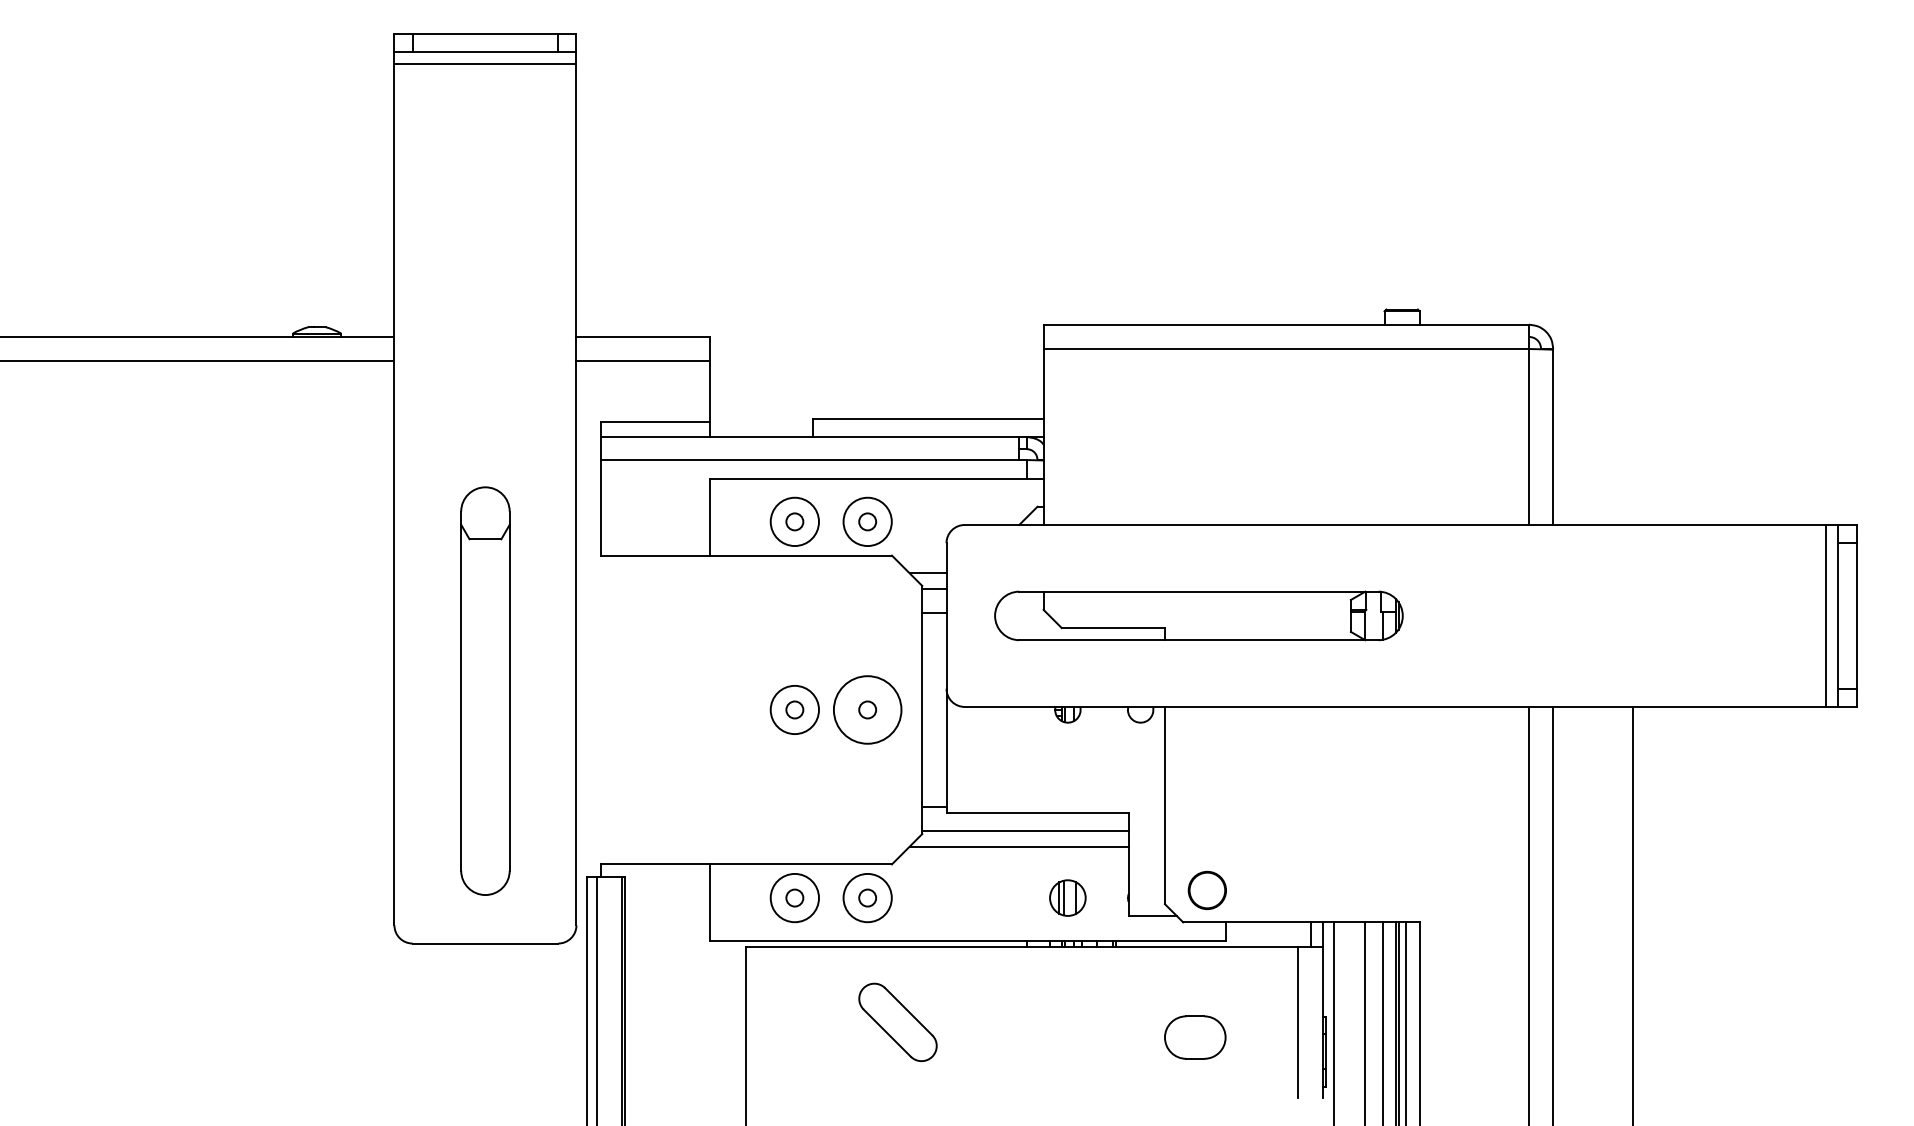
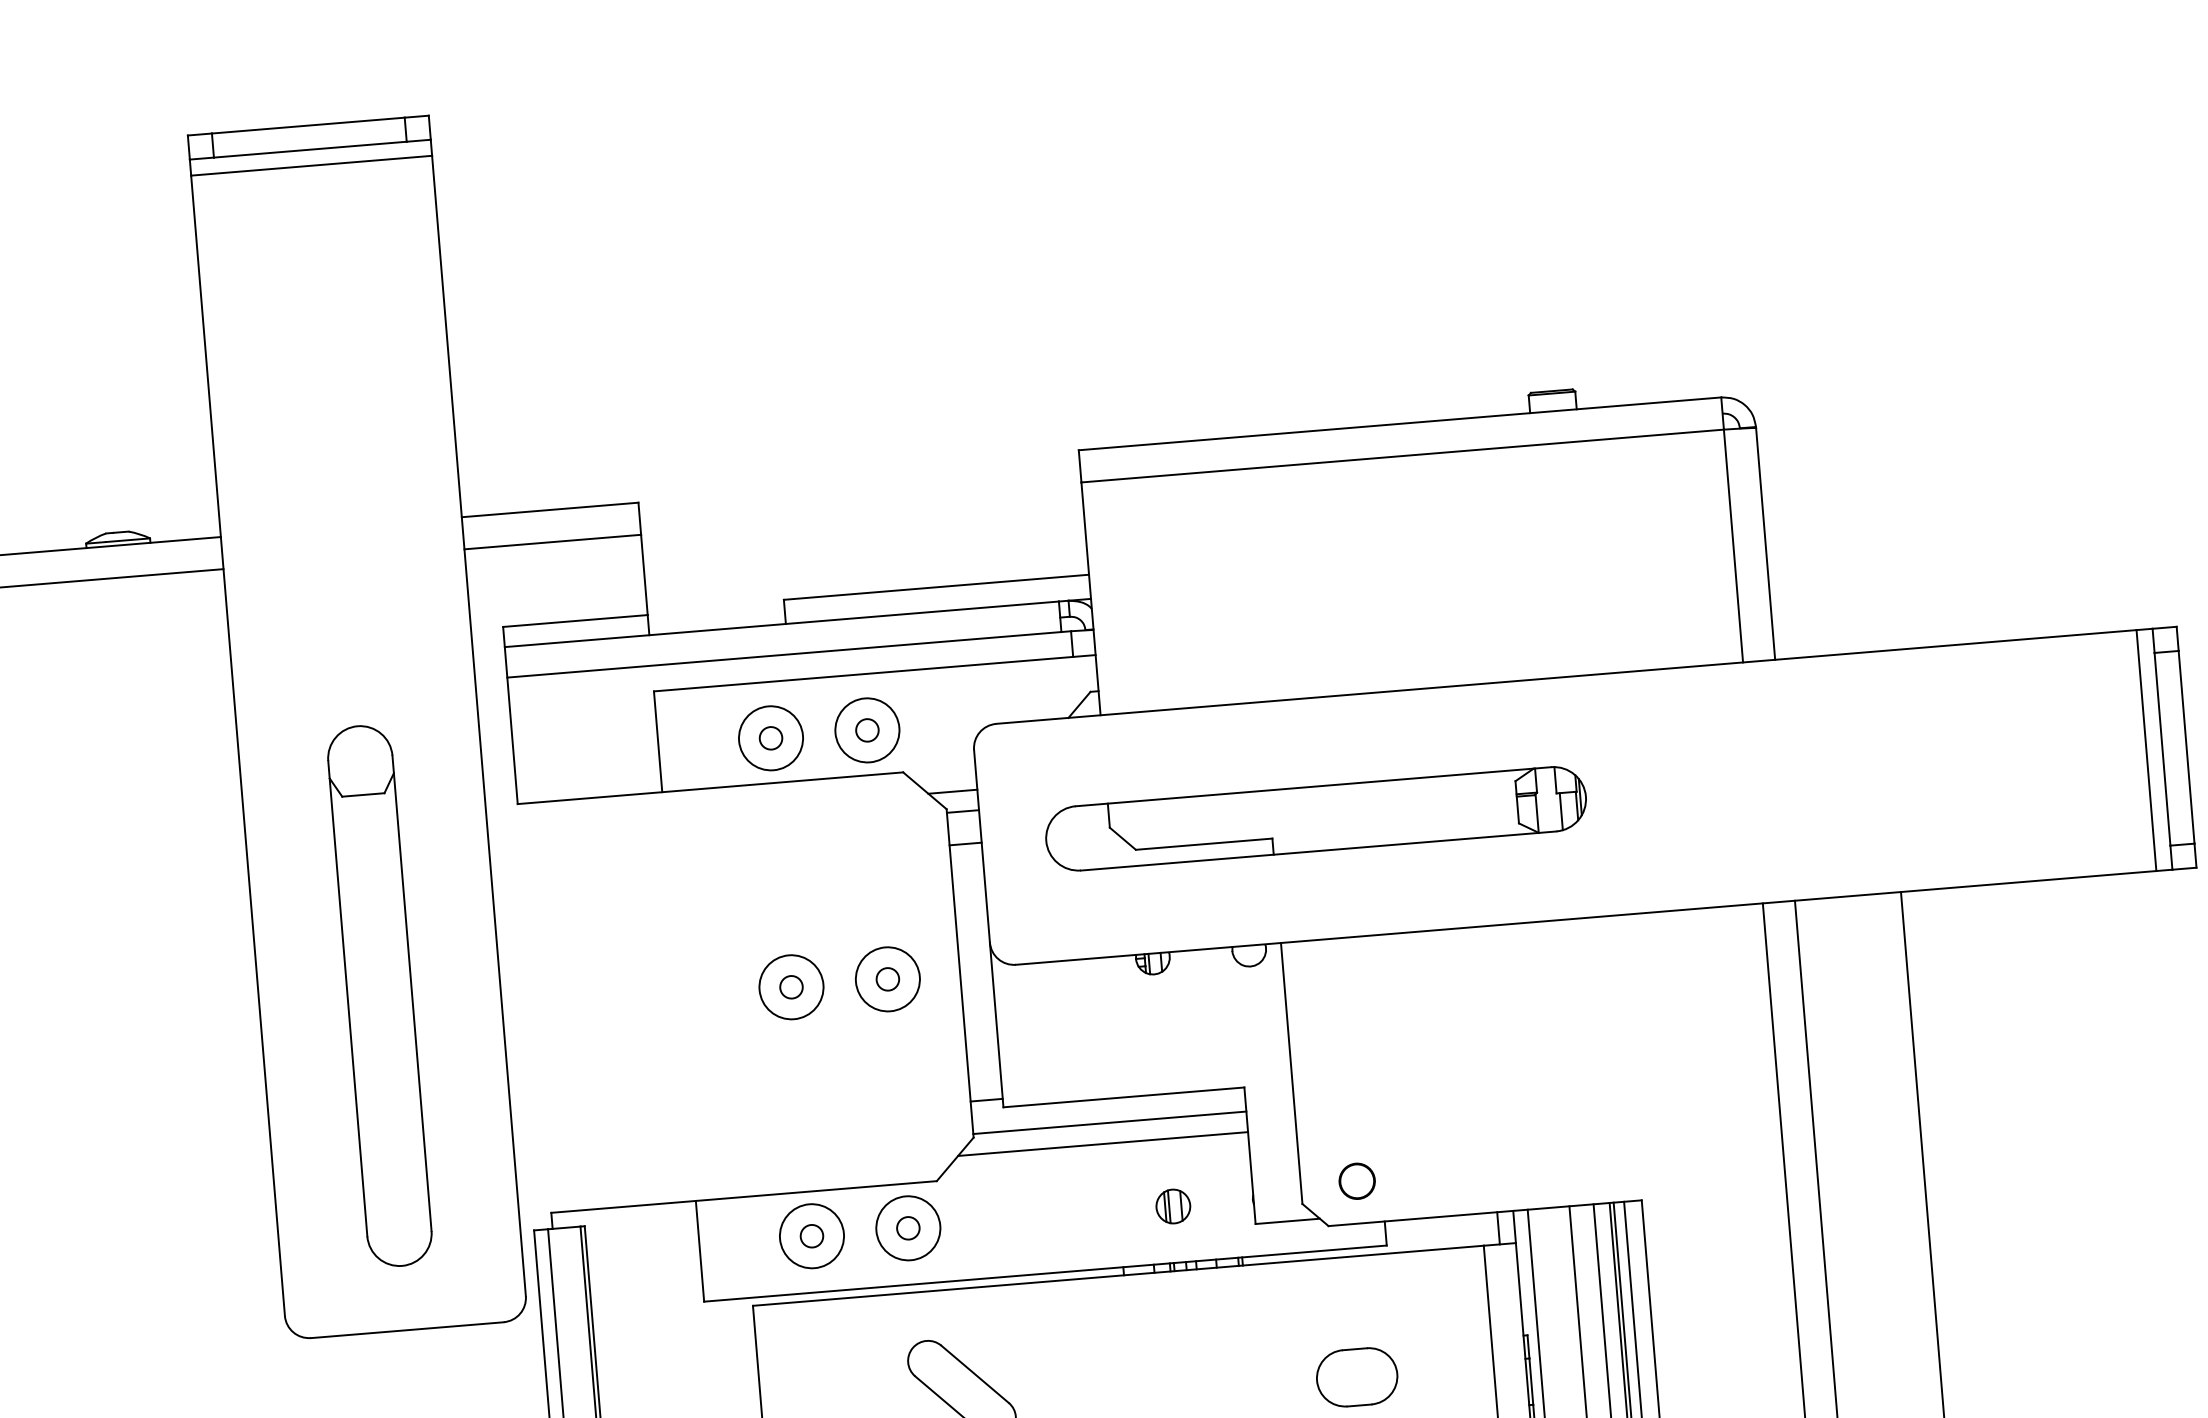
circle: (867, 709) -> (887, 978), size x0.71
circle: (1207, 890) -> (1357, 1181), size x0.71
part: (1067, 897) -> (1172, 1205), size x0.71

